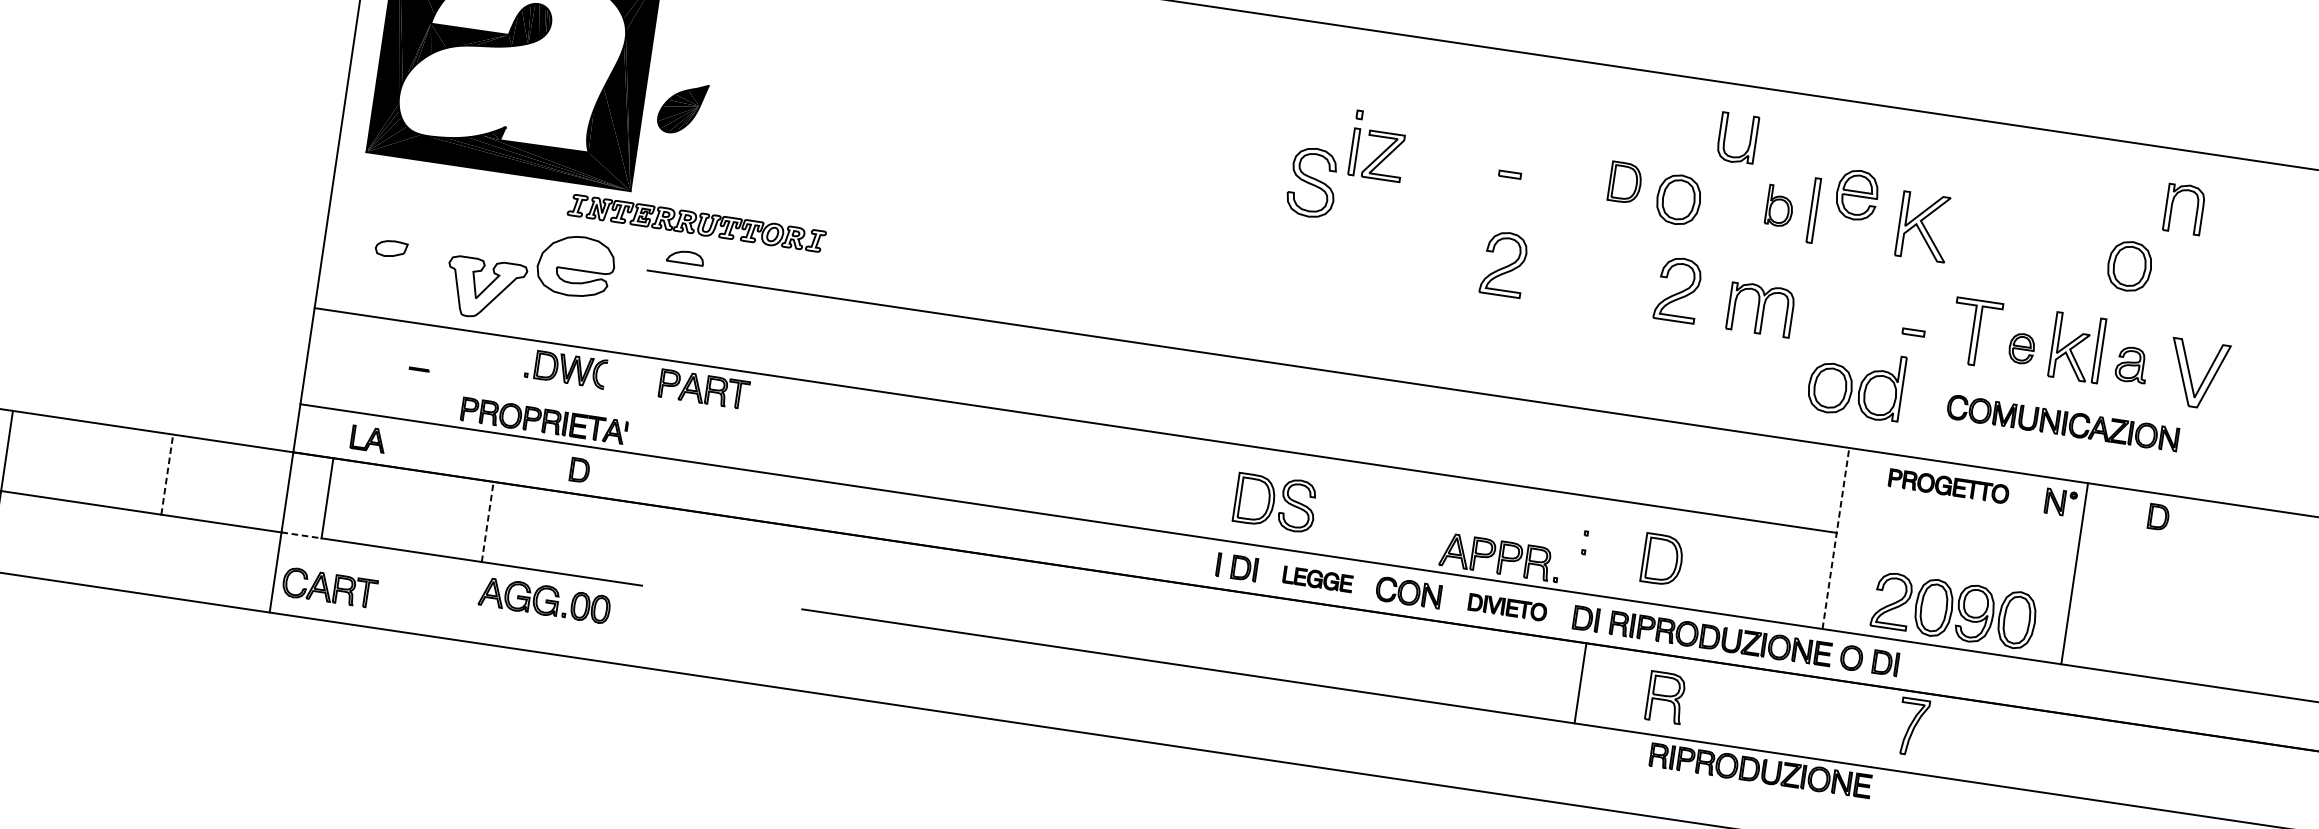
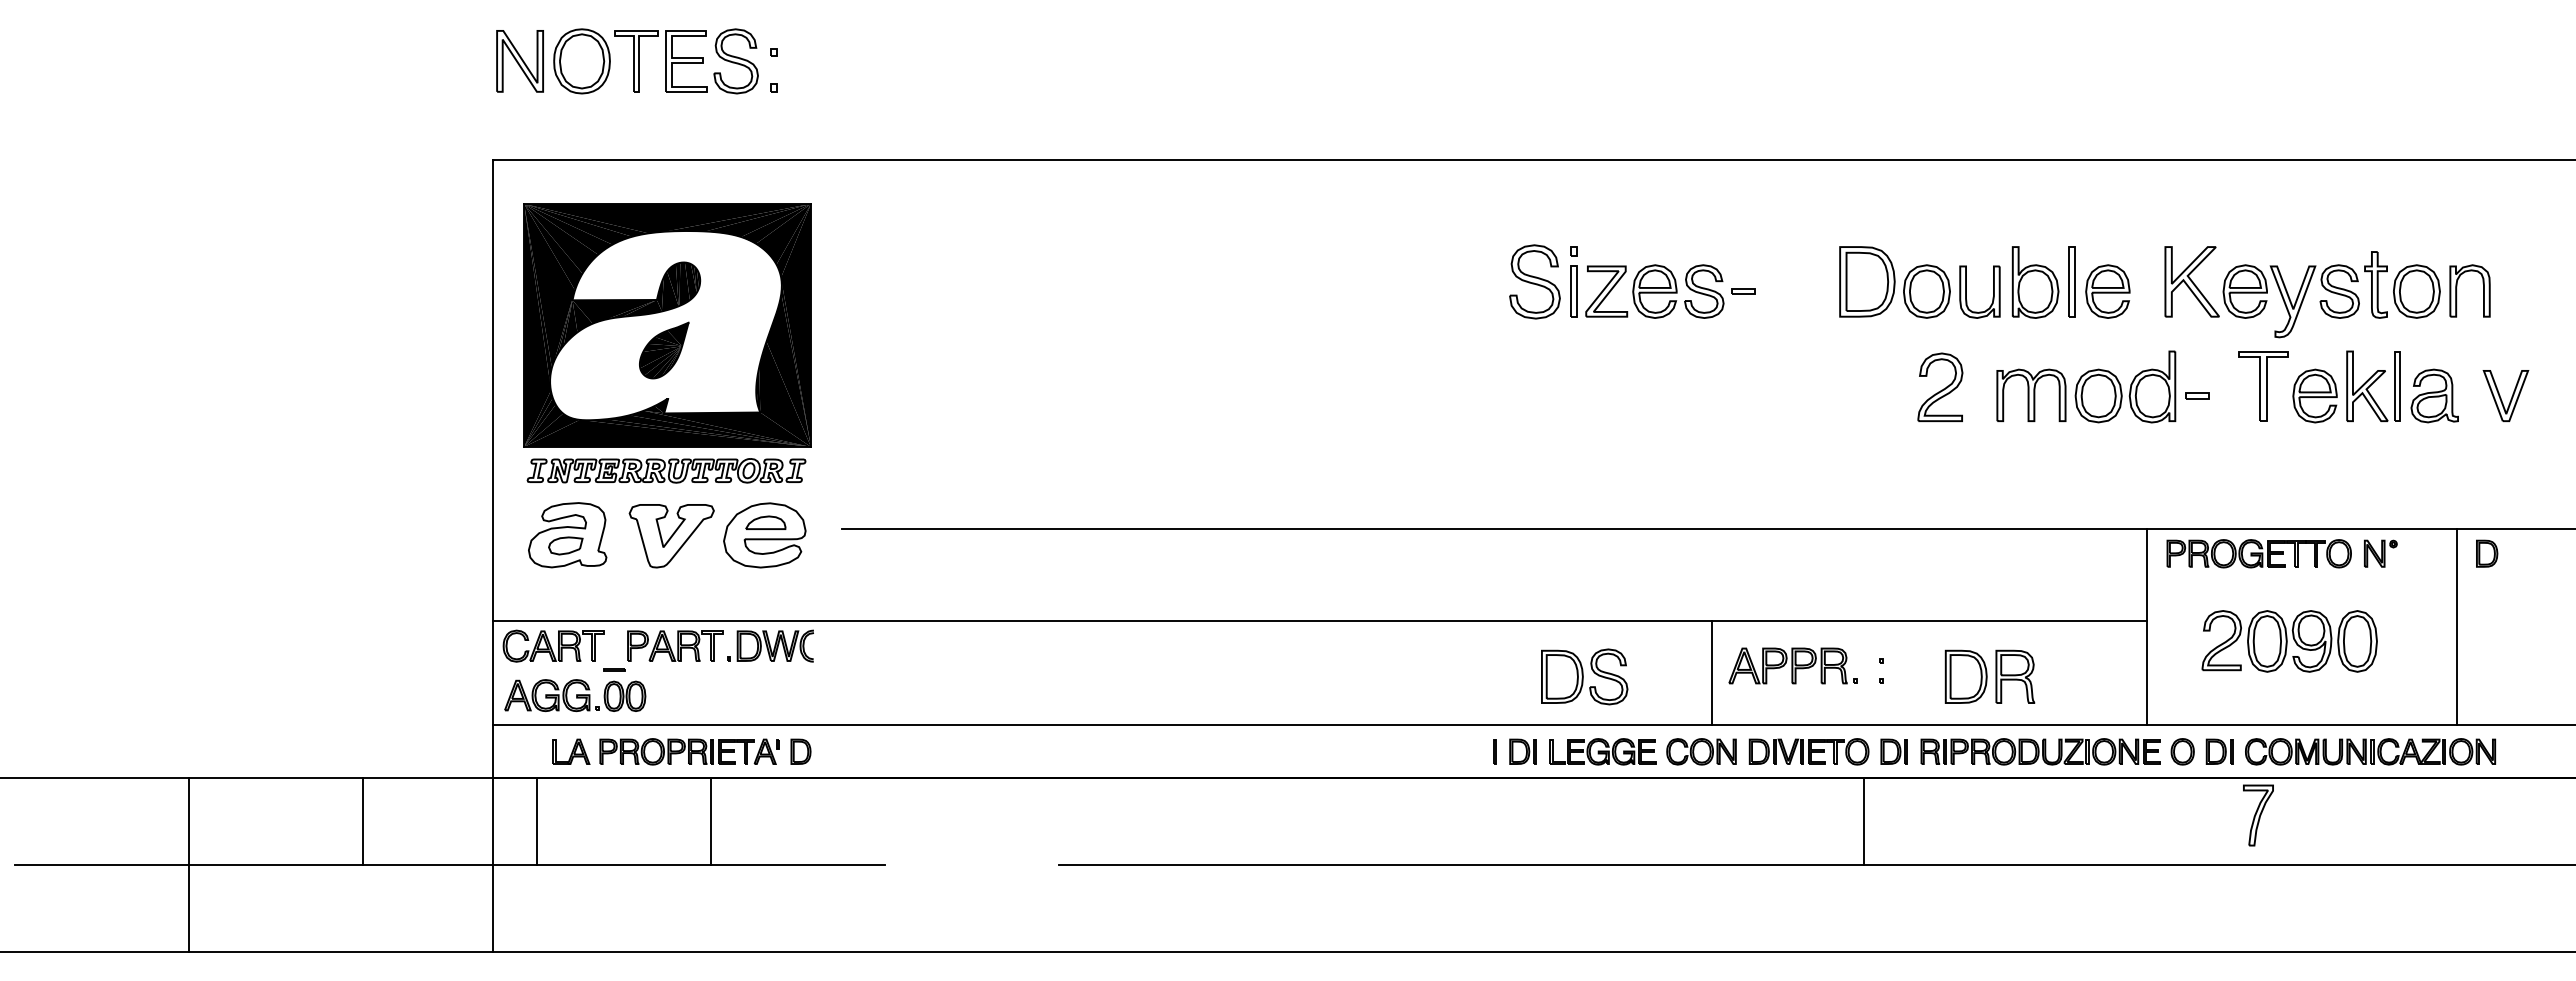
part: (682, 108) -> (664, 350), moved
part: (1725, 136) -> (1966, 291), moved
part: (1450, 165) -> (1678, 291), added
part: (1312, 182) -> (1534, 281), moved
part: (1625, 182) -> (1867, 281), size x1.67
part: (1856, 194) -> (2107, 291), moved
part: (1779, 206) -> (2035, 282), size x1.67
part: (2172, 206) -> (2457, 290), moved
part: (696, 223) -> (666, 470), moved
part: (394, 239) -> (567, 535), added
part: (2025, 253) -> (2304, 294), added
part: (685, 257) -> (765, 522), moved
part: (1504, 264) -> (1751, 387), removed
part: (484, 289) -> (671, 536), moved
part: (2021, 348) -> (2314, 395), size x1.67
part: (2131, 364) -> (2434, 395), size x1.43
part: (2197, 375) -> (2505, 396), size x0.71
part: (1856, 383) -> (2125, 386), moved
part: (704, 388) -> (675, 645), moved
part: (544, 420) -> (689, 751), moved
part: (2062, 422) -> (2370, 751), moved
line: (166, 474) -> (362, 821), dashed -> solid
part: (1948, 485) -> (2258, 553), size x1.43
part: (1275, 502) -> (1584, 676), moved
line: (1429, 521) -> (1712, 672), added
line: (488, 522) -> (711, 821), dashed -> solid
line: (301, 535) -> (515, 864), dashed -> solid
line: (1836, 538) -> (2147, 626), dashed -> solid
part: (1499, 556) -> (1792, 665), moved
line: (2074, 573) -> (2456, 626), moved
part: (1317, 579) -> (1602, 751), size x1.43
part: (329, 587) -> (553, 645), moved
part: (545, 600) -> (575, 695), moved
part: (1507, 607) -> (1808, 751), size x1.43
part: (1954, 610) -> (2289, 641), moved
line: (1580, 682) -> (1864, 820), moved
part: (1666, 697) -> (2015, 676), moved
part: (1760, 770) -> (2103, 885), removed

